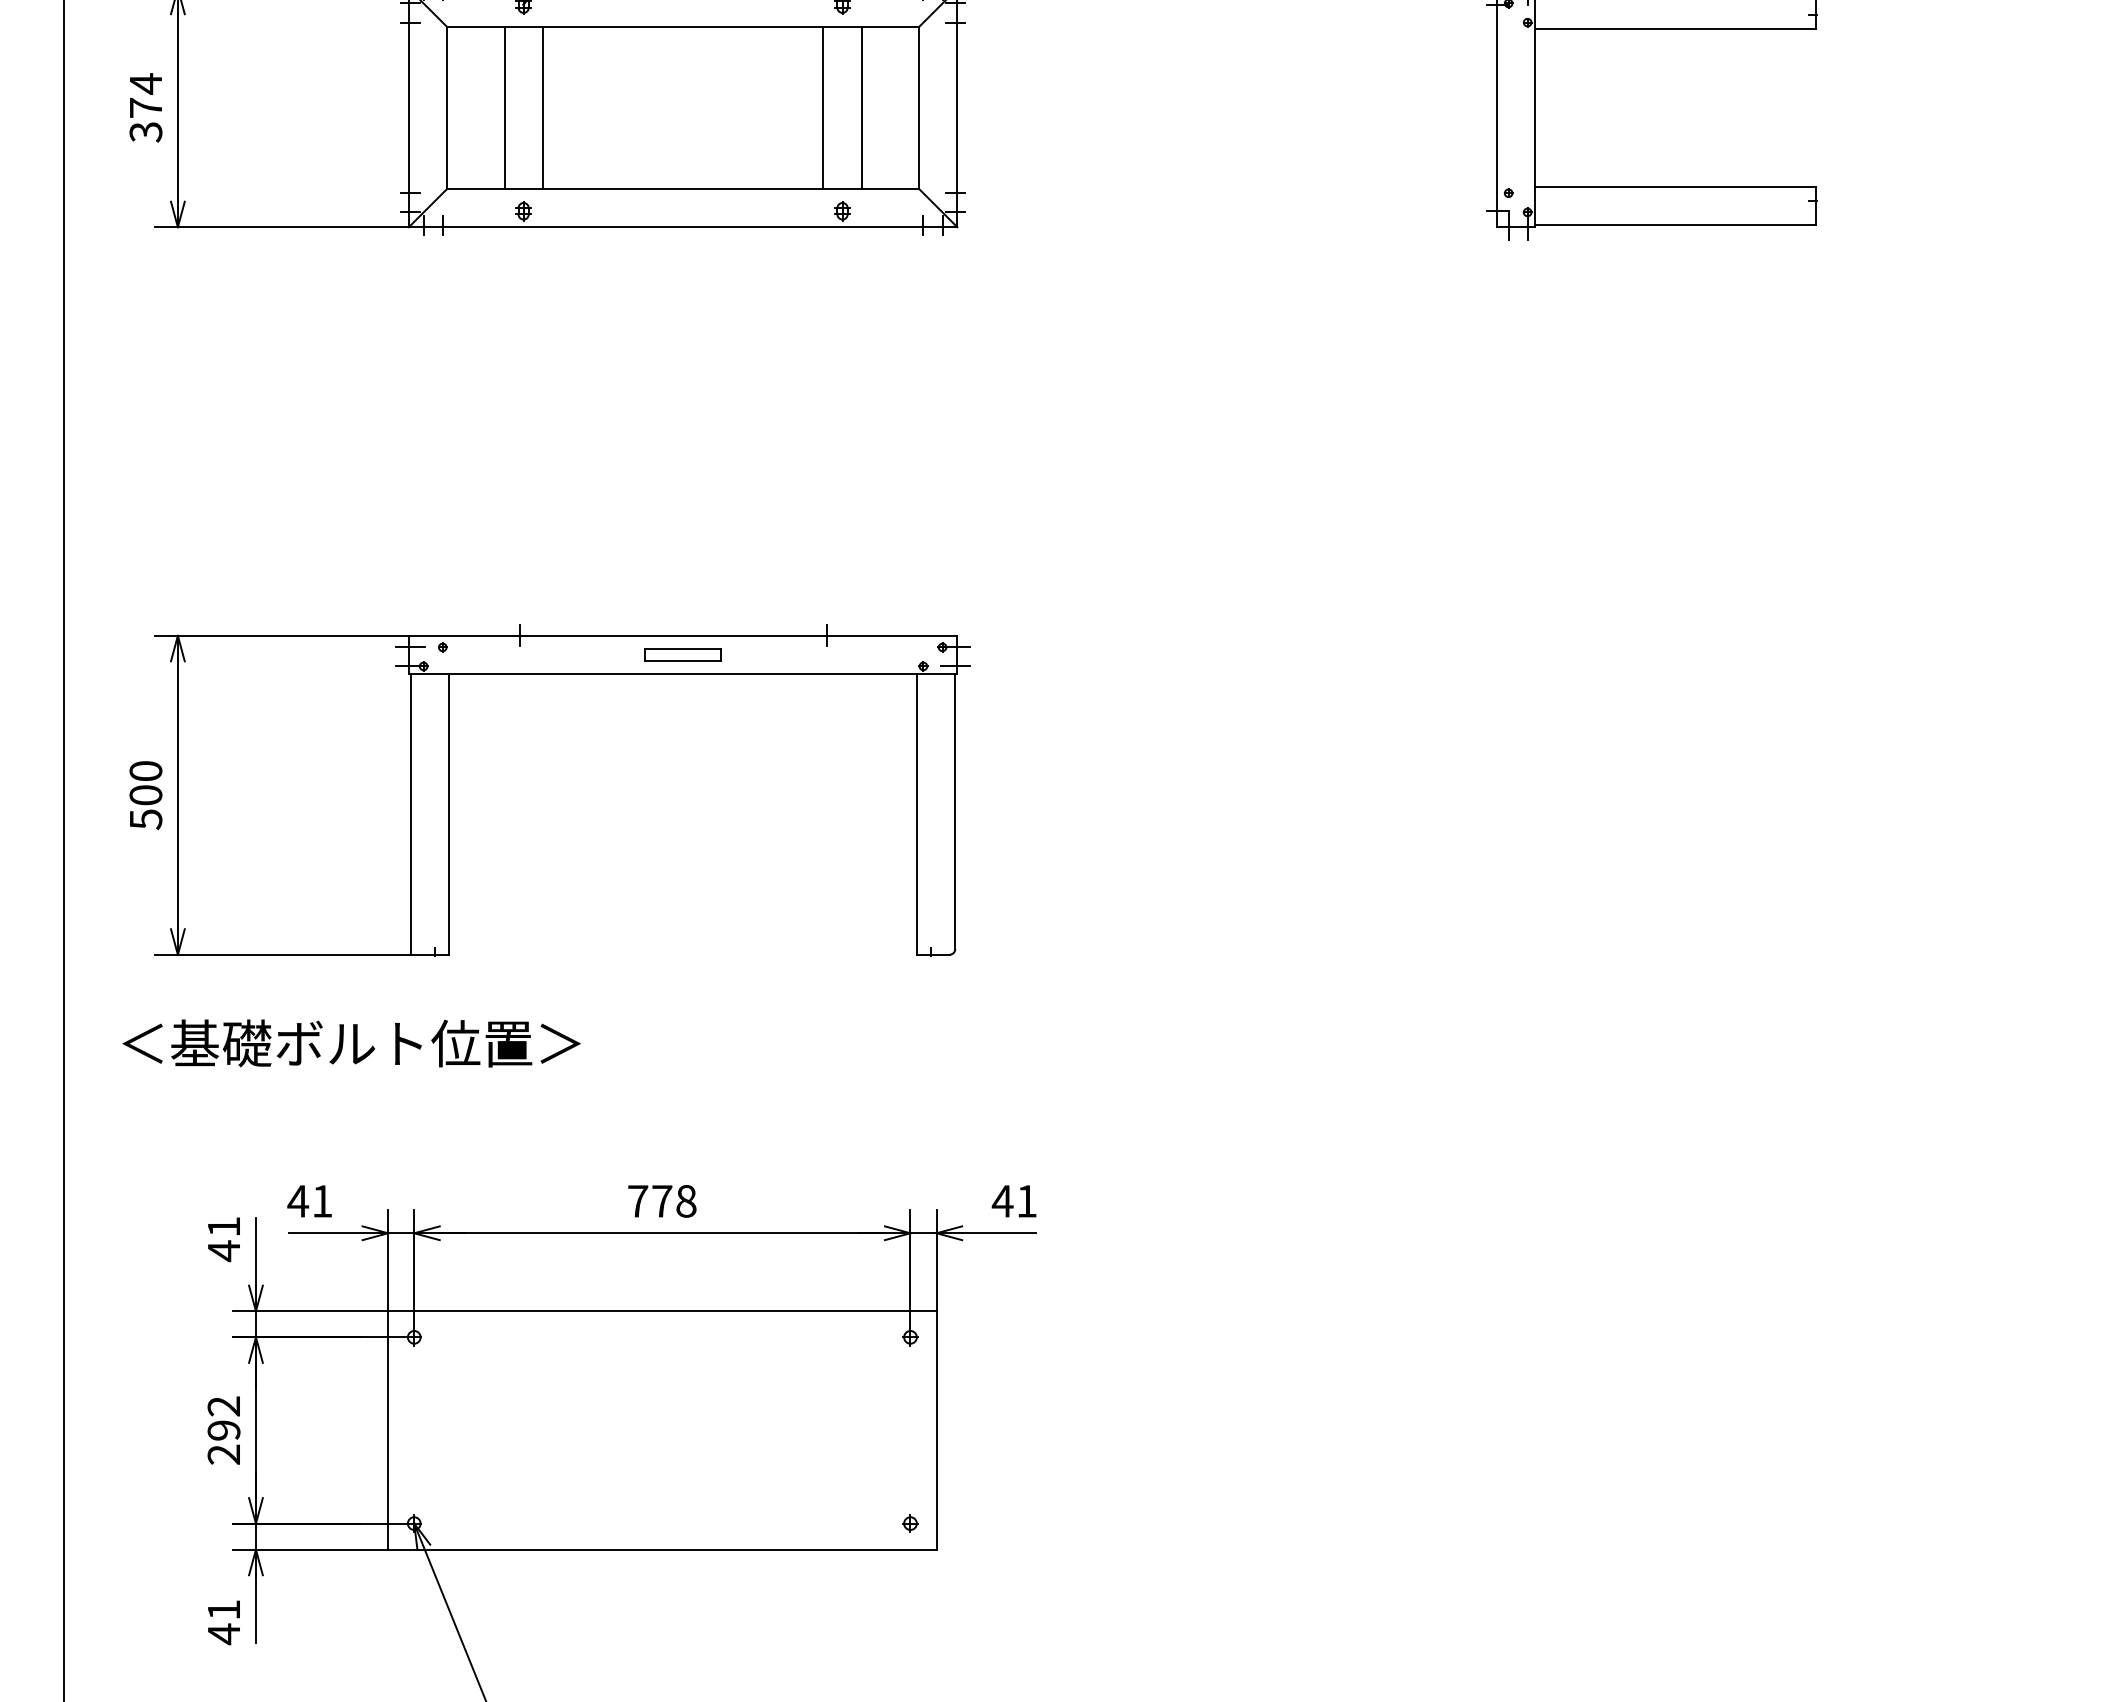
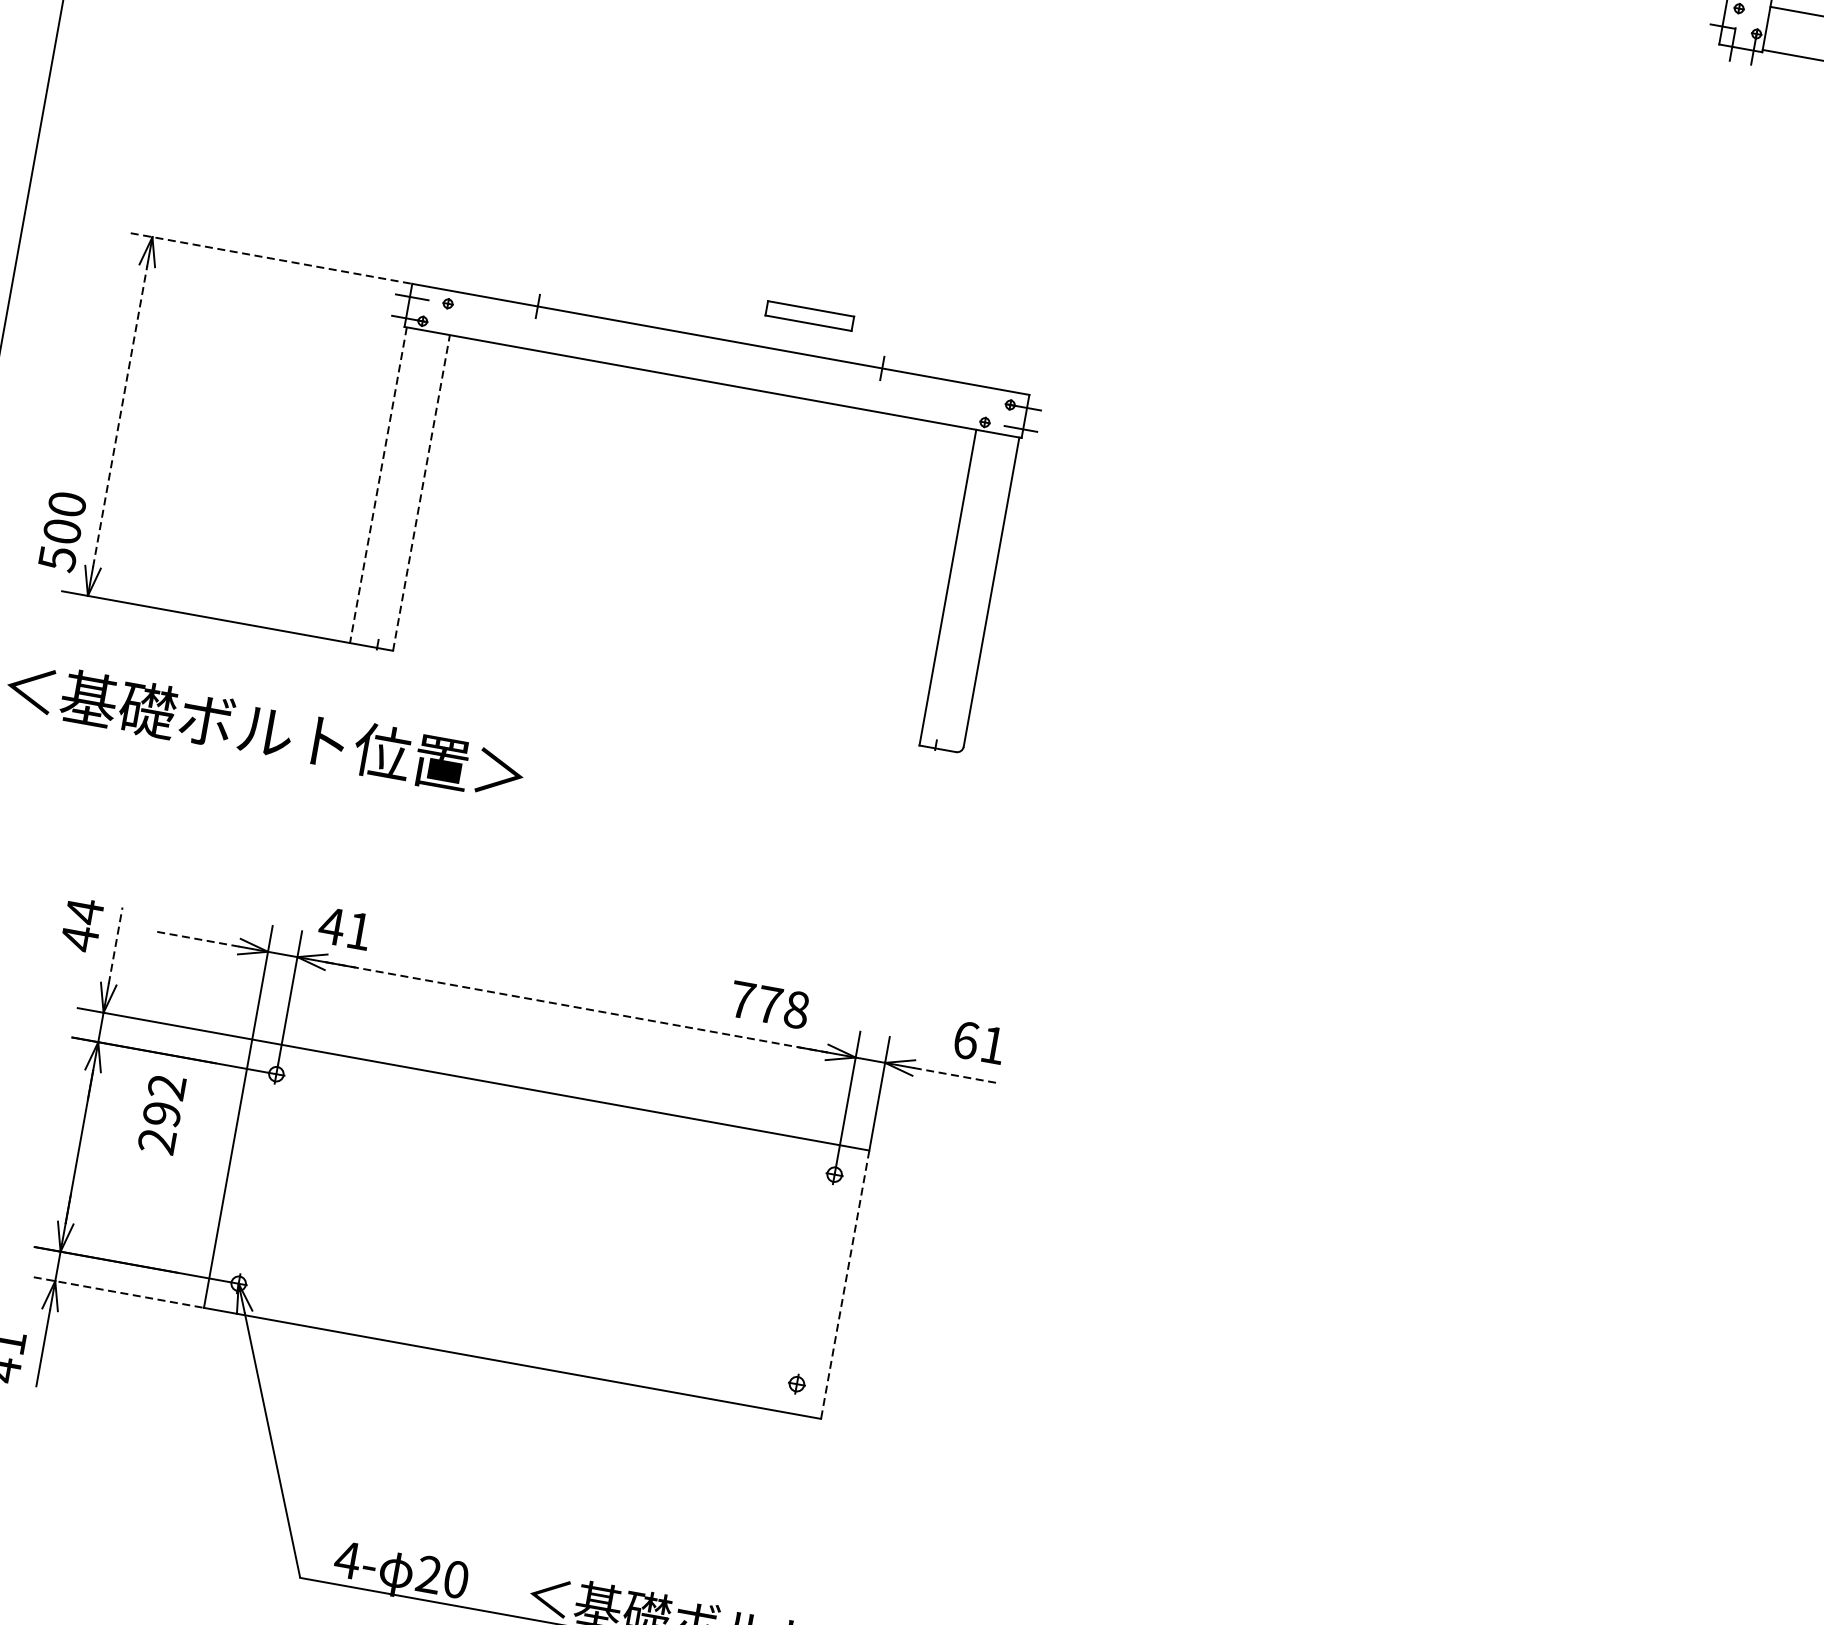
line: (280, 635) -> (267, 257), solid -> dashed
part: (682, 654) -> (809, 315), moved
text: (145, 795) -> (61, 531), moved
line: (177, 795) -> (119, 416), solid -> dashed
line: (449, 813) -> (422, 491), solid -> dashed
line: (410, 814) -> (377, 485), solid -> dashed
text: (1002, 1200) -> (965, 1039), 41 -> 61
text: (309, 1201) -> (344, 928), moved
text: (662, 1201) -> (769, 1005), moved
text: (223, 1226) -> (84, 910), 41 -> 44
line: (325, 1233) -> (197, 939), solid -> dashed
line: (662, 1233) -> (576, 1007), solid -> dashed
line: (999, 1233) -> (955, 1075), solid -> dashed
line: (255, 1251) -> (115, 945), solid -> dashed
text: (223, 1430) -> (161, 1114), moved
line: (936, 1430) -> (845, 1284), solid -> dashed
line: (309, 1549) -> (115, 1291), solid -> dashed

